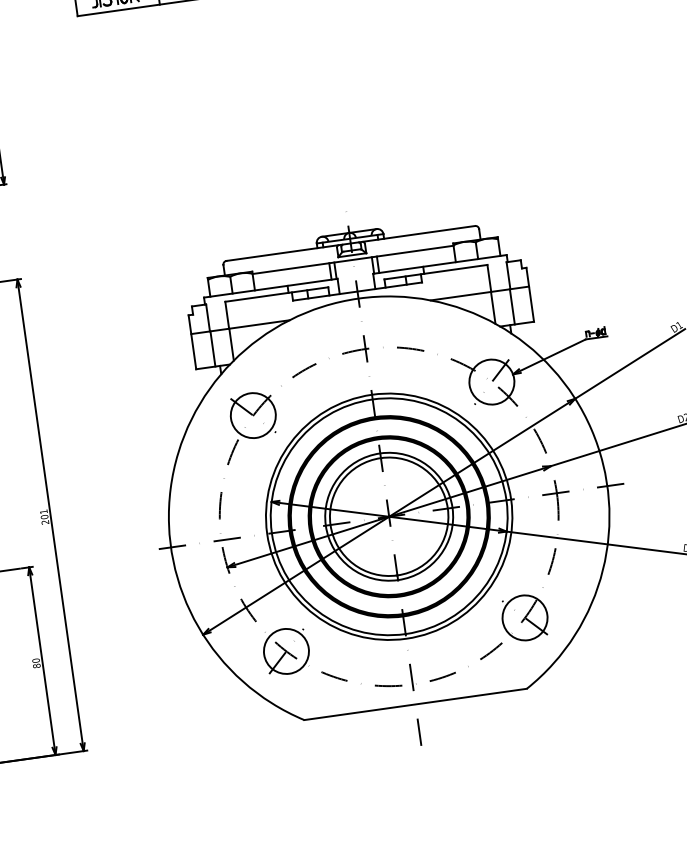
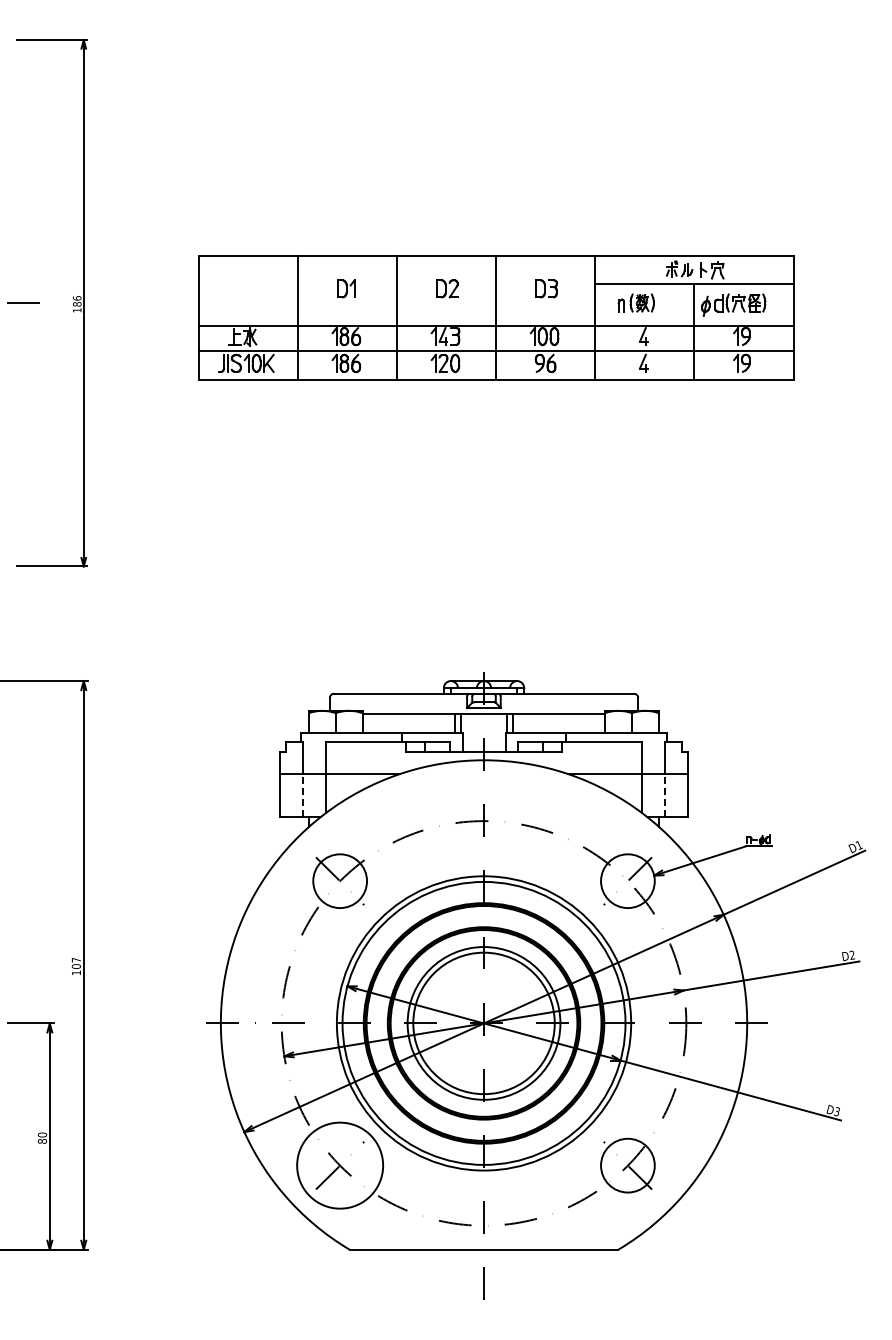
line: (512, 306) -> (664, 795), solid -> dashed
line: (212, 348) -> (303, 795), solid -> dashed
text: (43, 517) -> (75, 966), 201 -> 107
circle: (286, 651) -> (340, 1165), size x1.6

